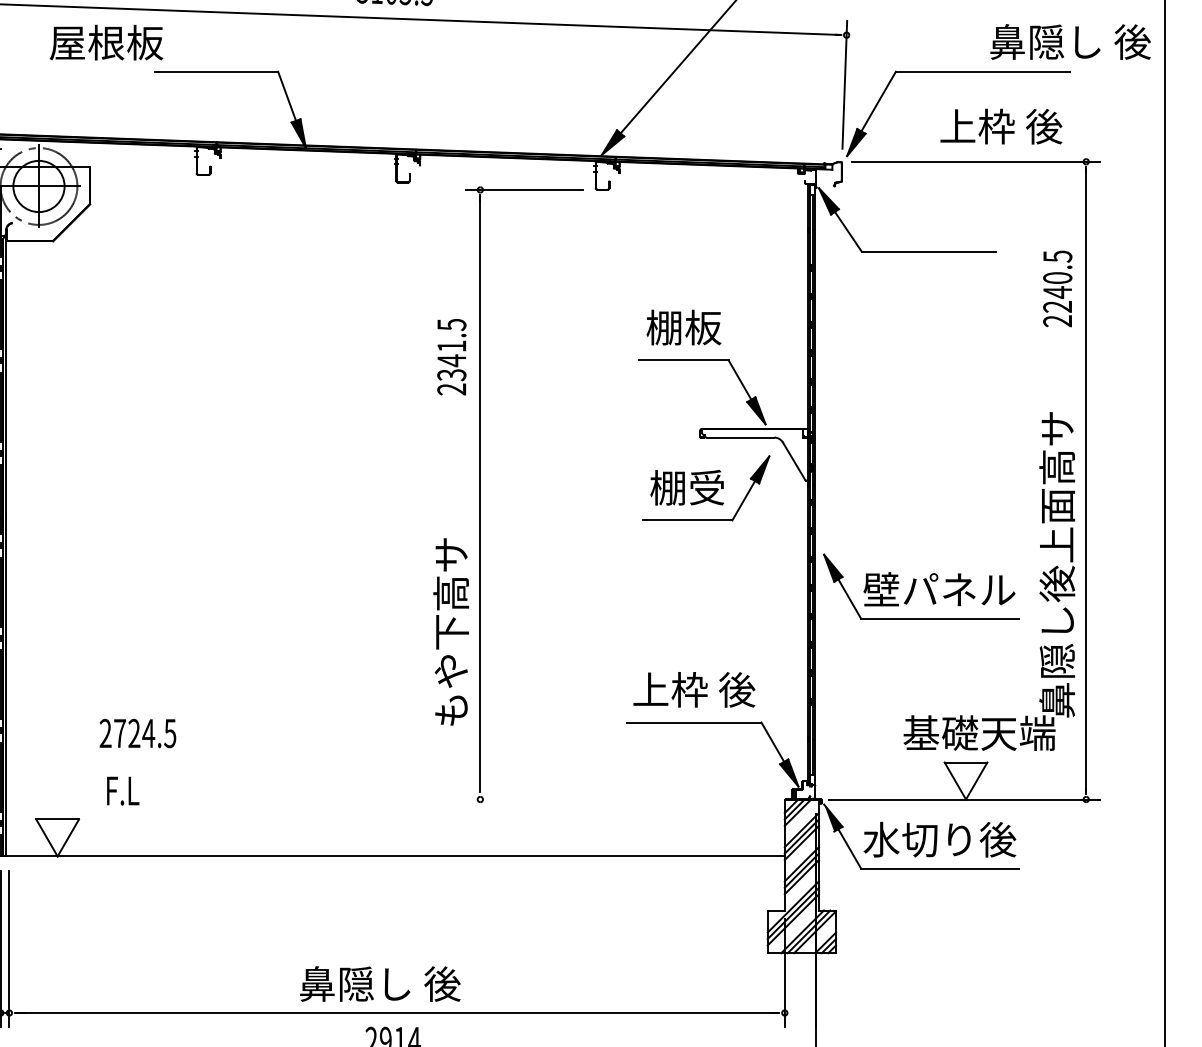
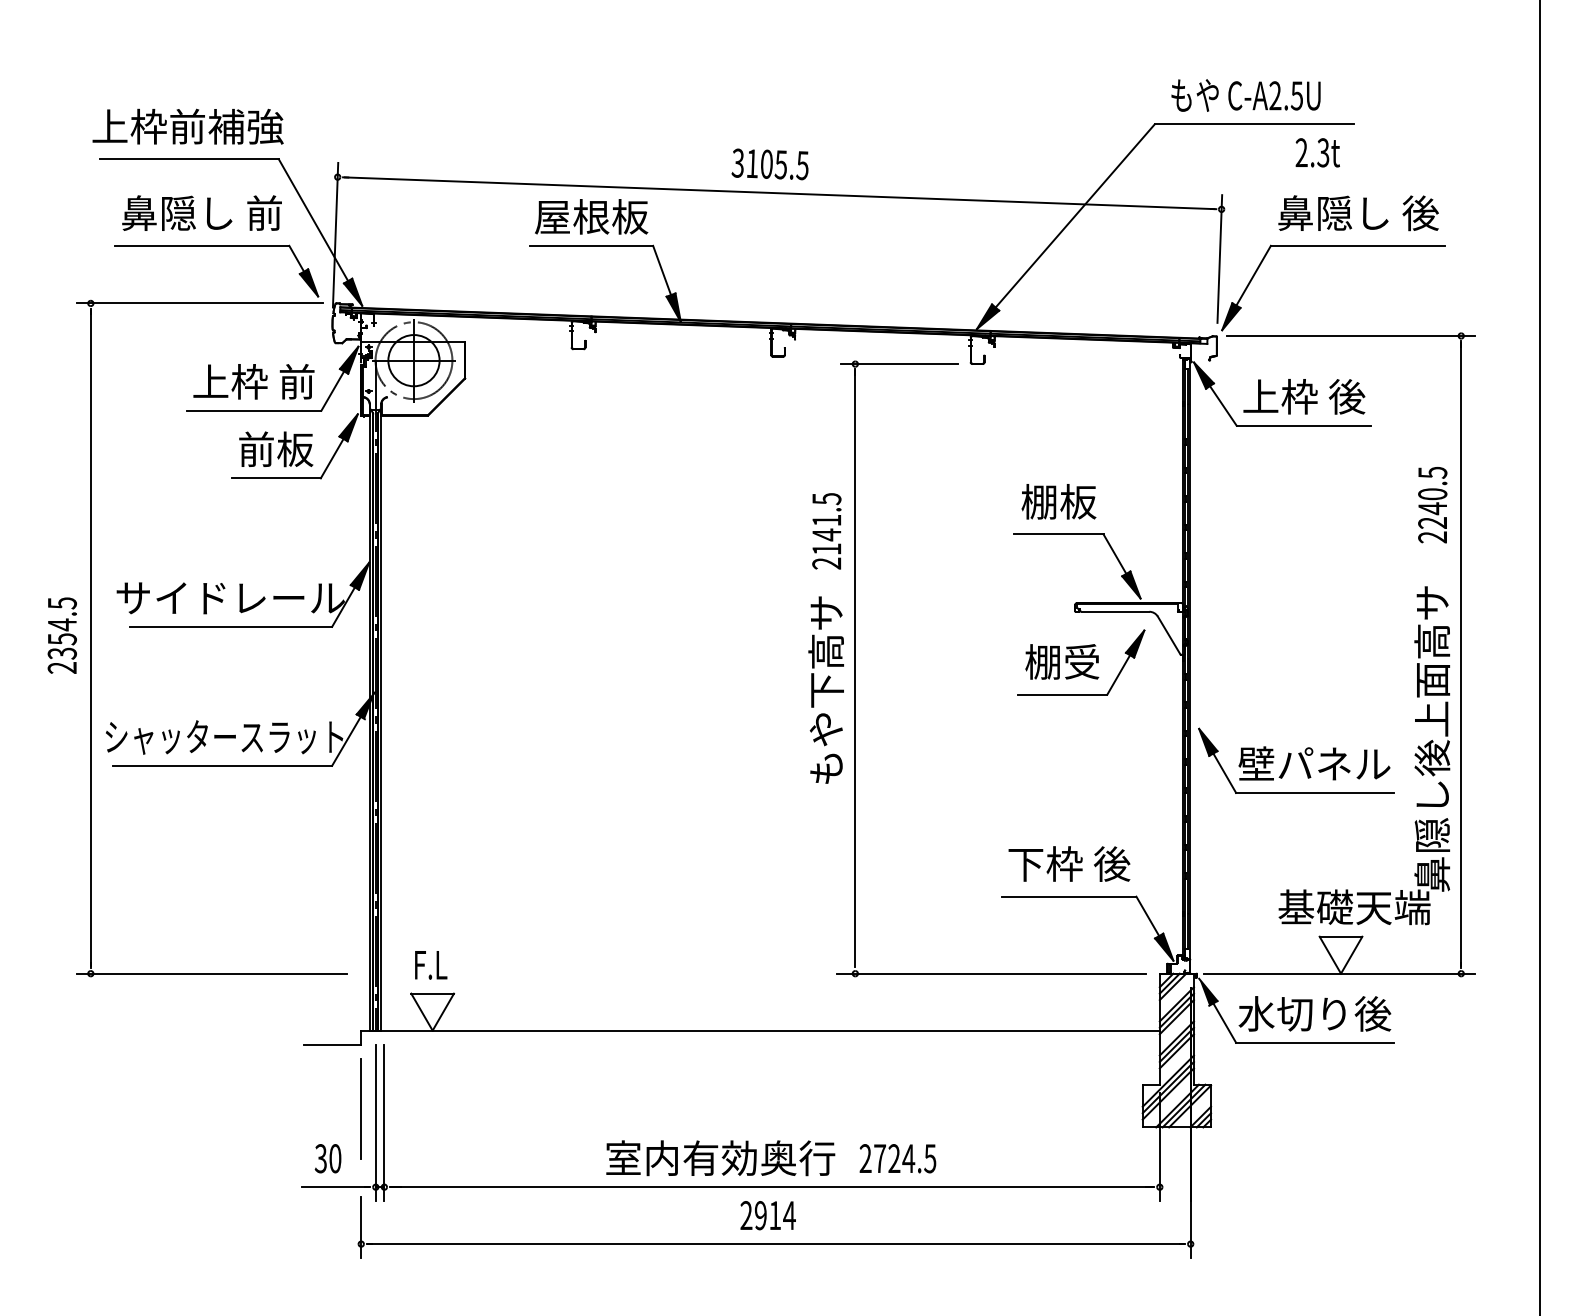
text: (106, 42) -> (591, 216), moved
text: (1070, 42) -> (1358, 213), moved
text: (1001, 126) -> (1304, 396), moved
text: (1057, 289) -> (1432, 505), moved
text: (451, 375) -> (826, 549), 2341.5 -> 2141.5
text: (450, 631) -> (825, 689), moved
text: (650, 689) -> (1025, 863), 上枠 後 -> 下枠 後
text: (137, 733) -> (897, 1158), moved
text: (123, 791) -> (431, 965), moved
line: (616, 799) -> (991, 973), added
text: (345, 984) -> (720, 1158), 鼻隠し 後 -> 室内有効奥行

